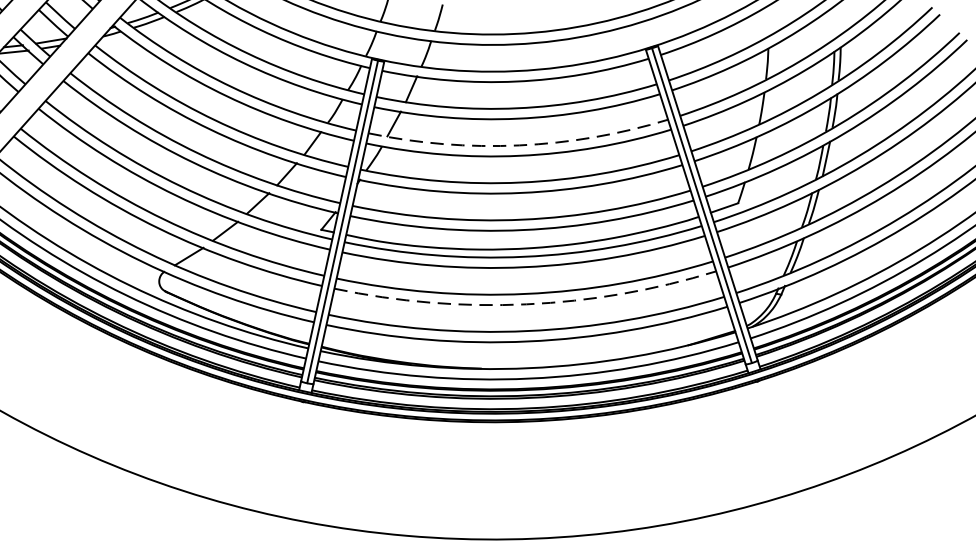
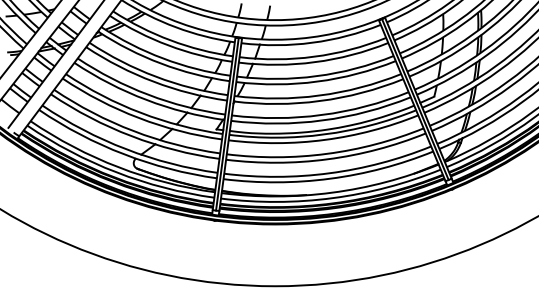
arc: (518, 145) -> (316, 76), dashed -> solid
arc: (526, 304) -> (327, 159), dashed -> solid

